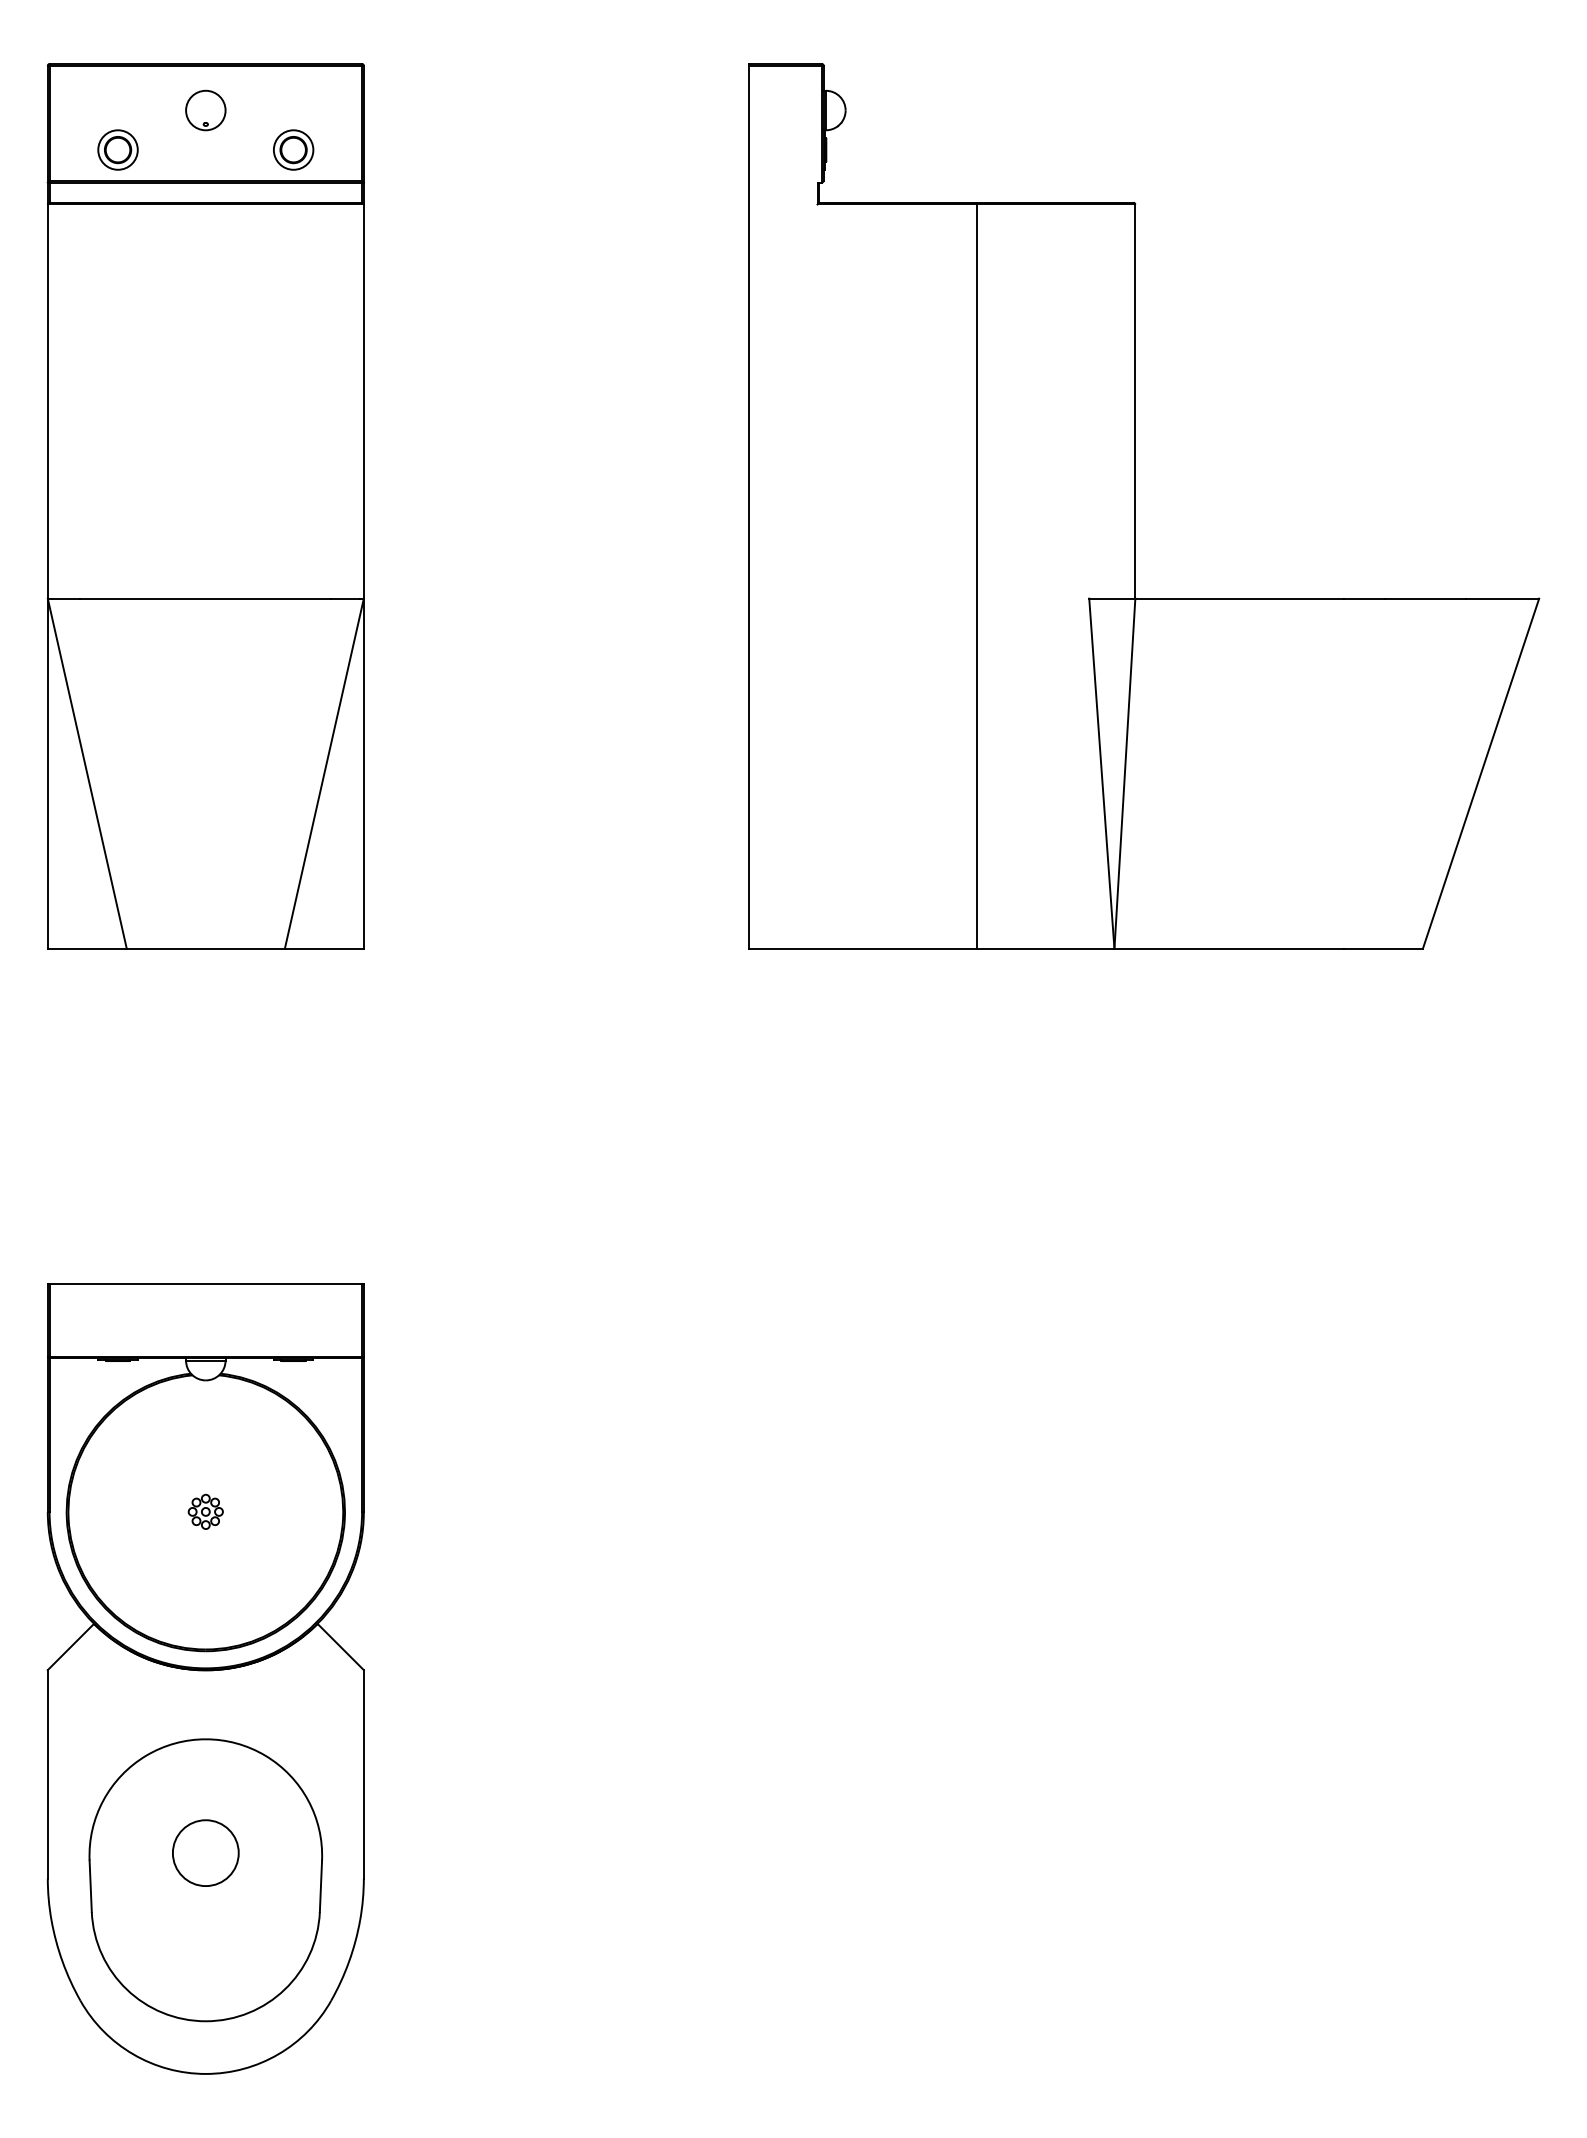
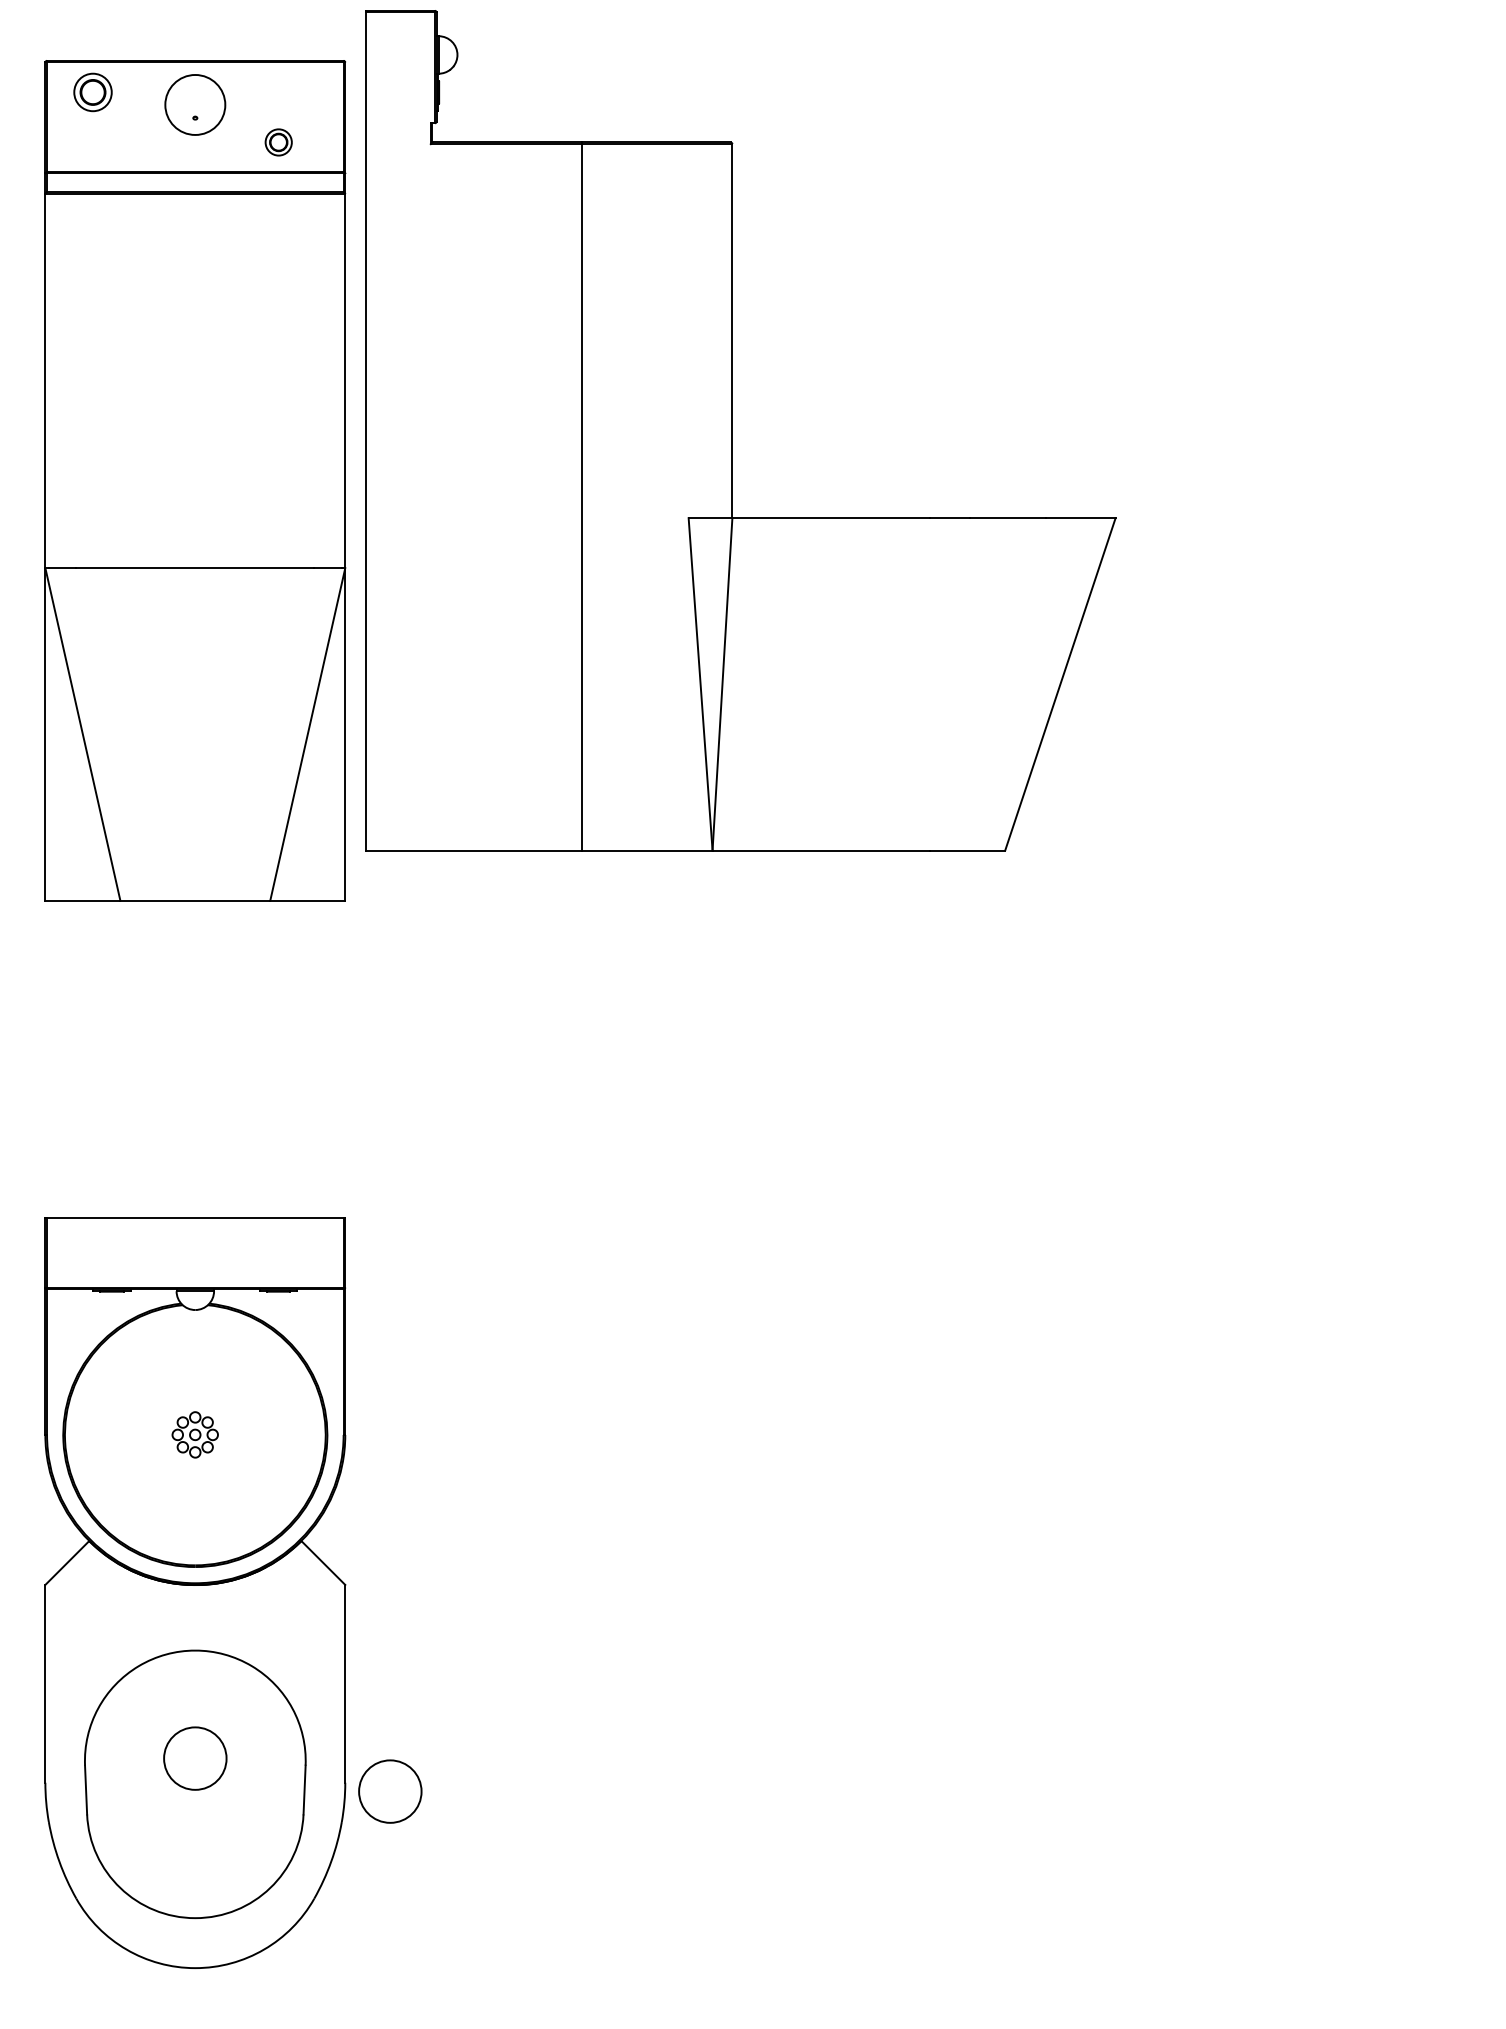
circle: (206, 110) -> (195, 104), size x1.6
part: (117, 150) -> (92, 92), moved
part: (293, 150) -> (278, 142), size x0.7
part: (1135, 506) -> (732, 430), moved
part: (206, 1511) -> (195, 1434), size x1.4
circle: (411, 1887) -> (390, 1791), added

